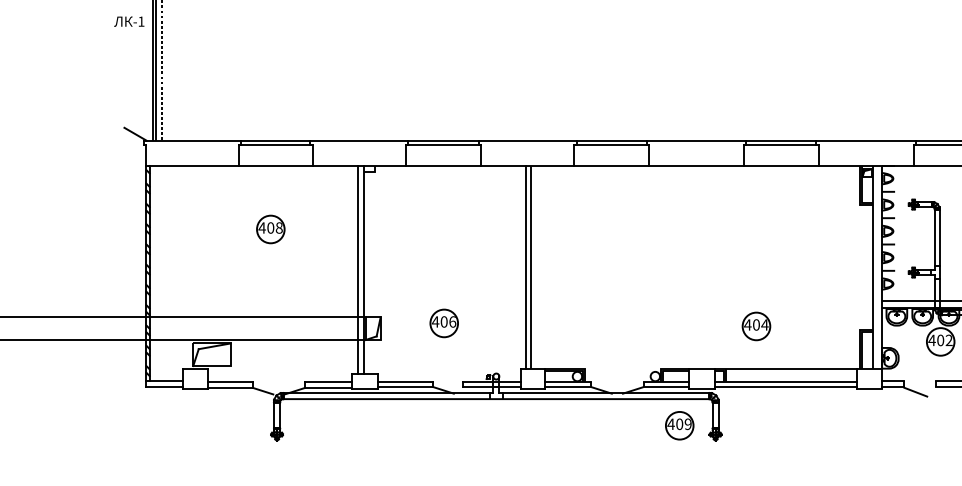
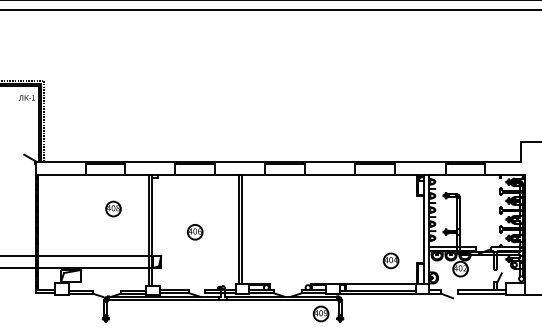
part: (270, 228) -> (113, 208), moved
part: (444, 323) -> (195, 232), moved
part: (755, 325) -> (390, 260), moved

